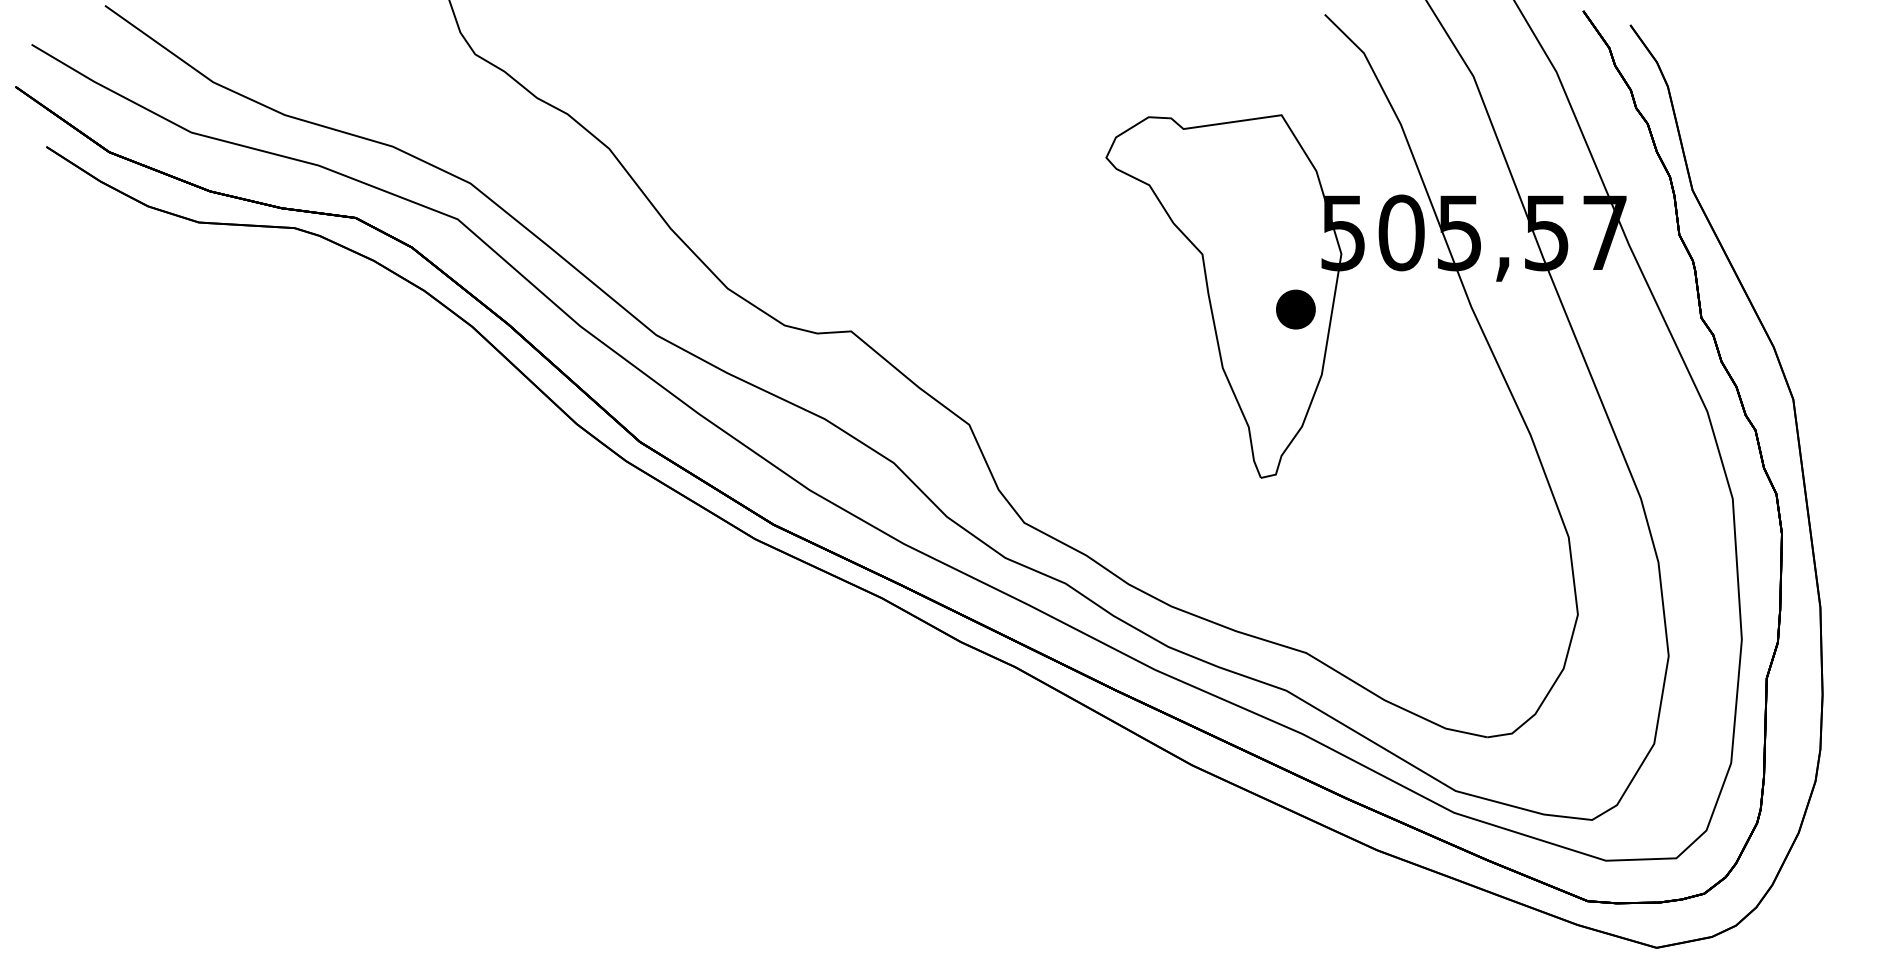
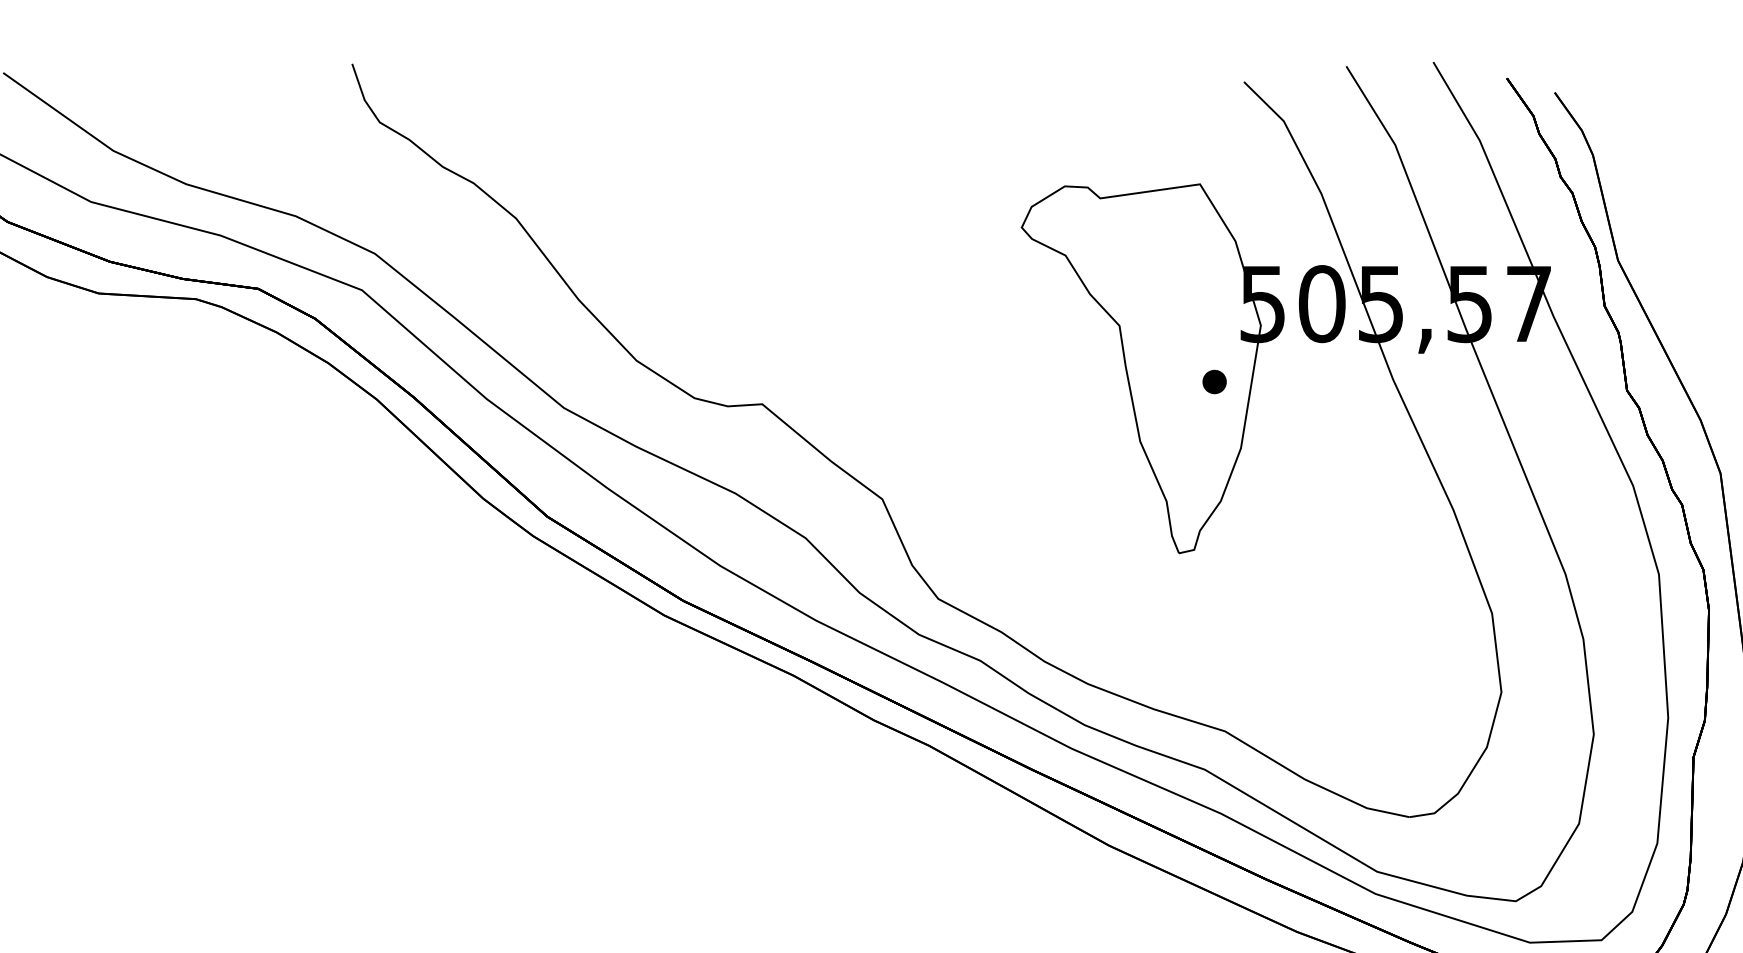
part: (1295, 309) -> (1214, 381), size x0.6

